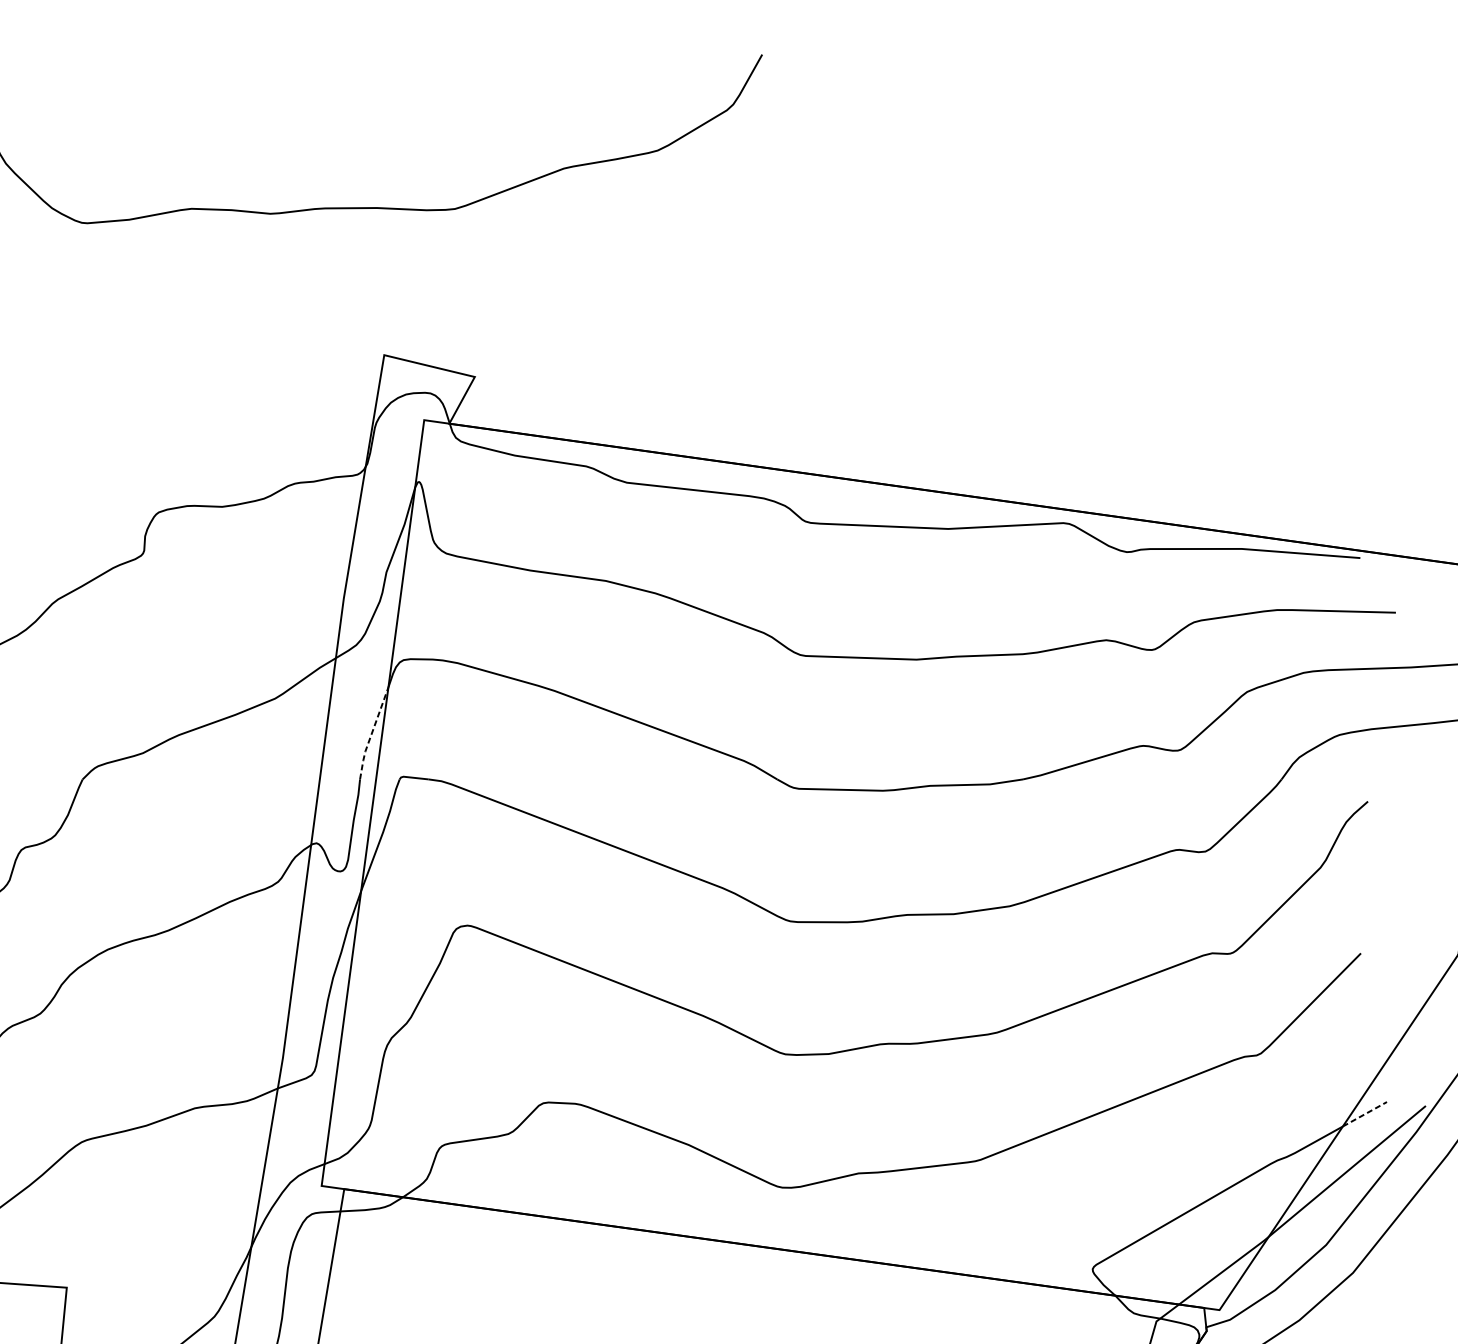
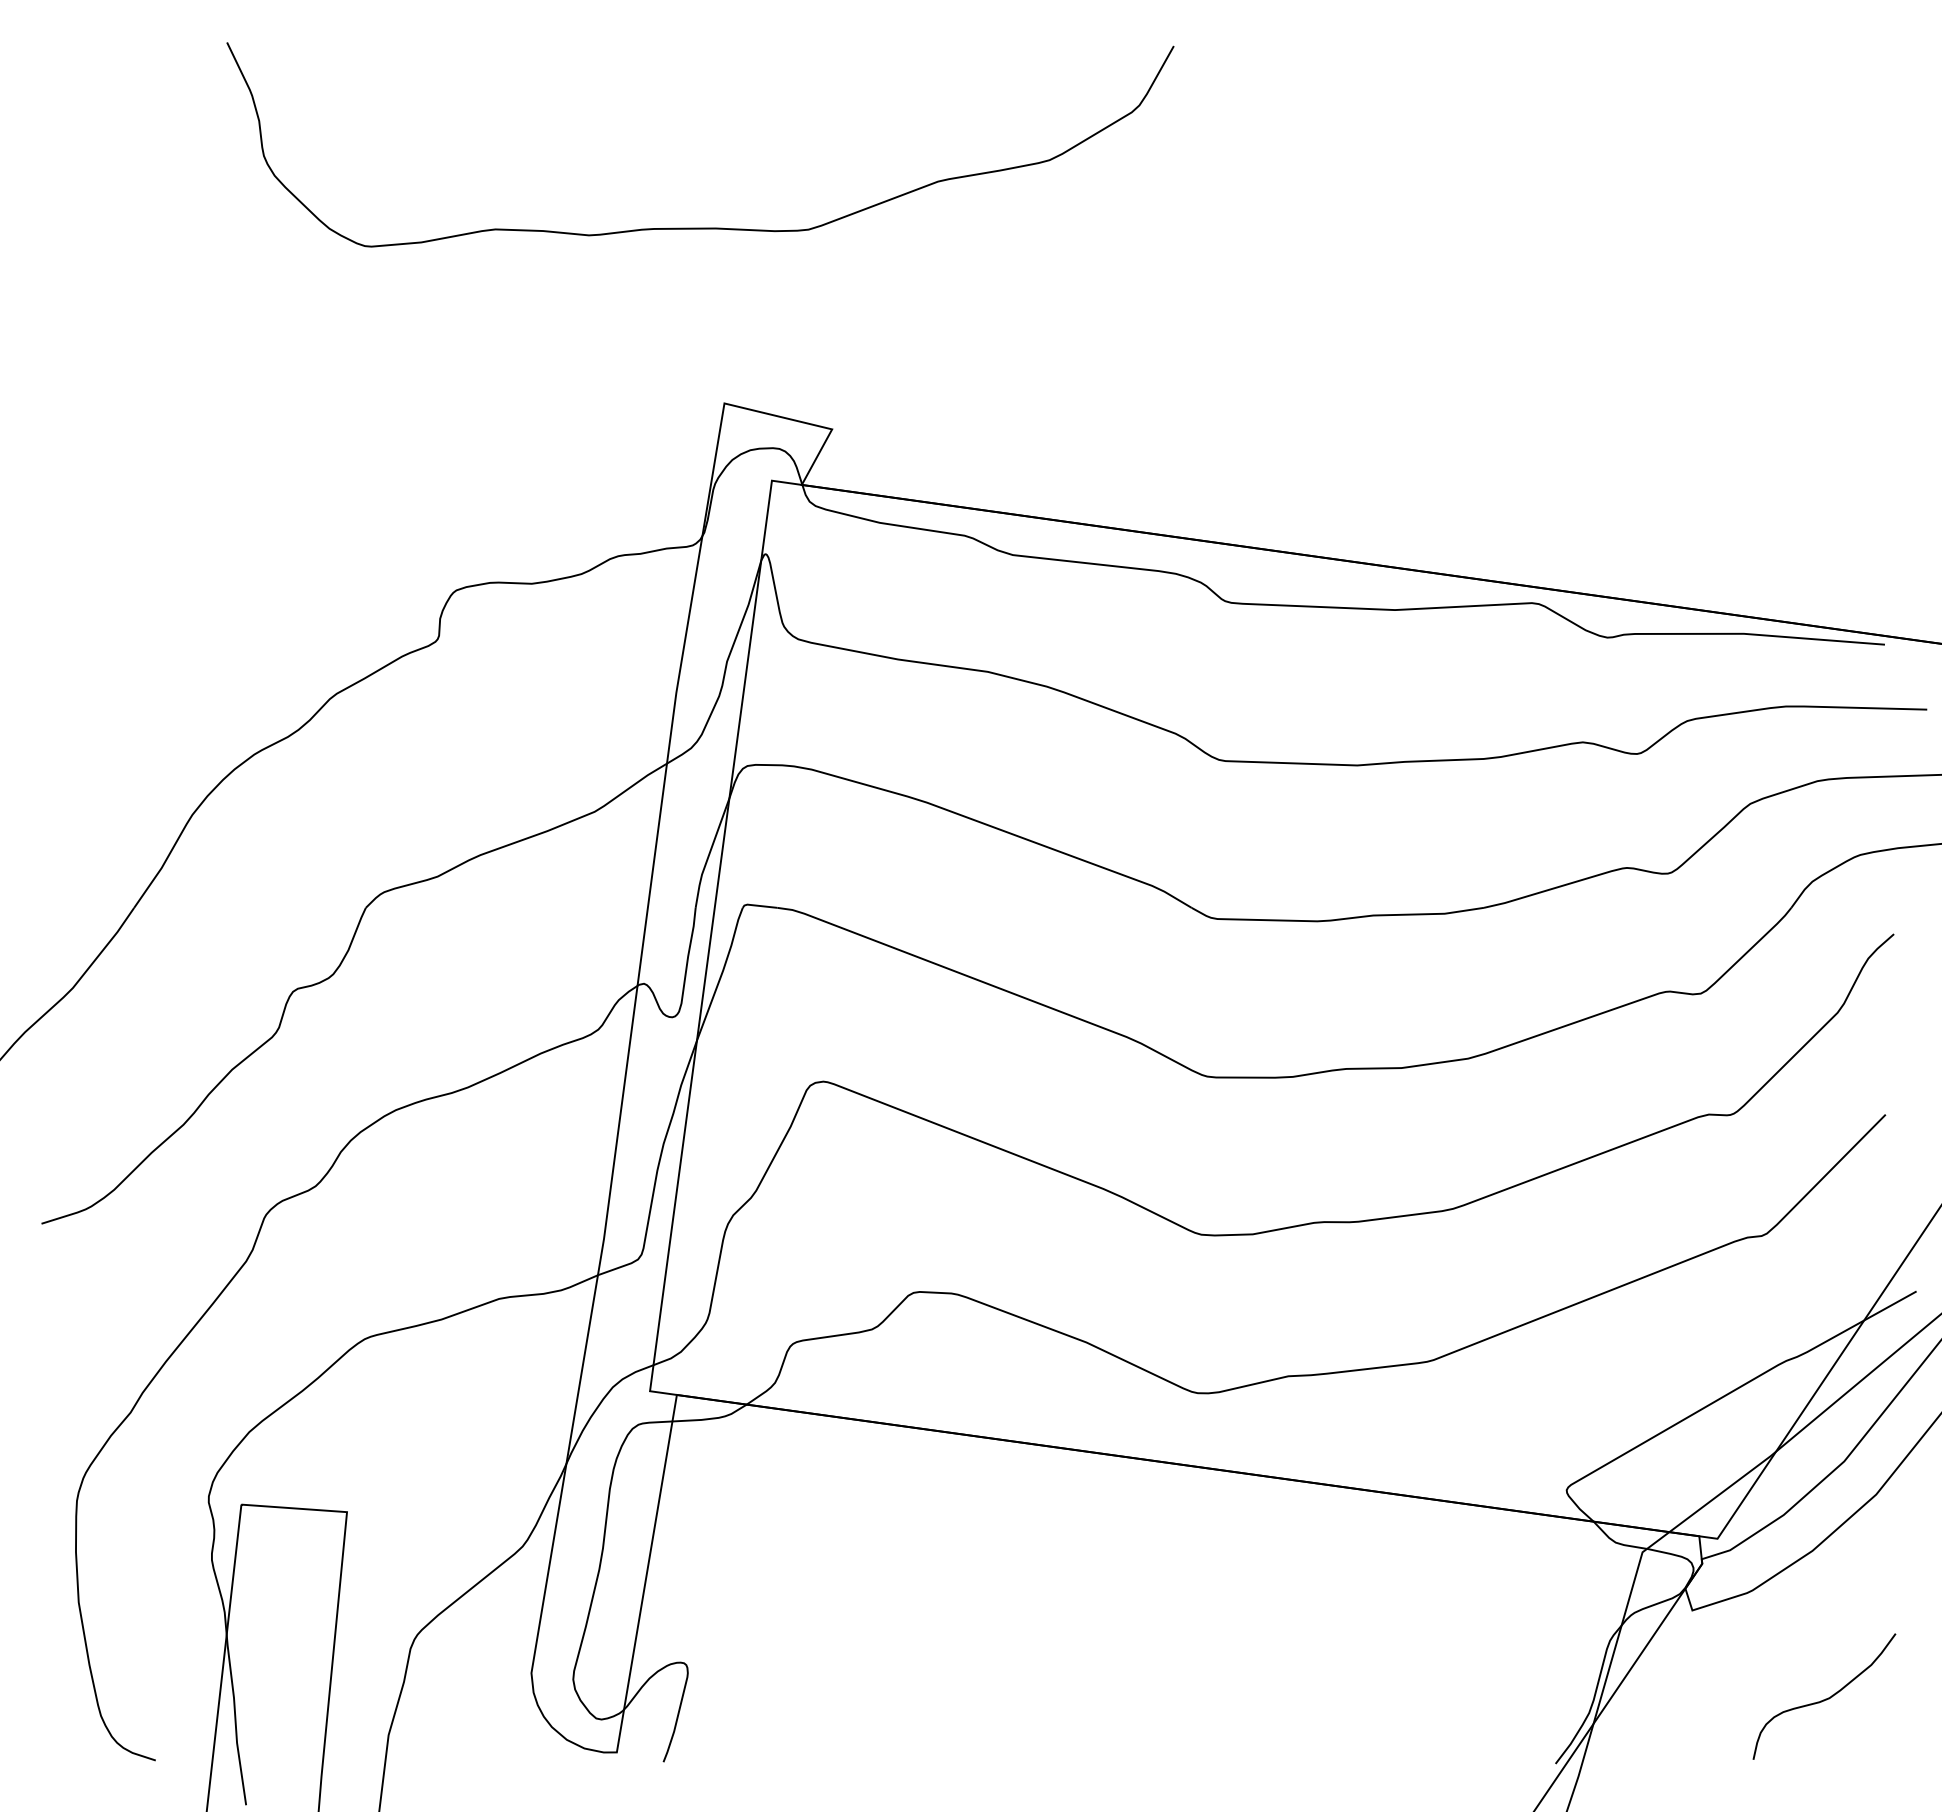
line: (371, 733) -> (709, 853), dashed -> solid
line: (1365, 1113) -> (1890, 1305), dashed -> solid

